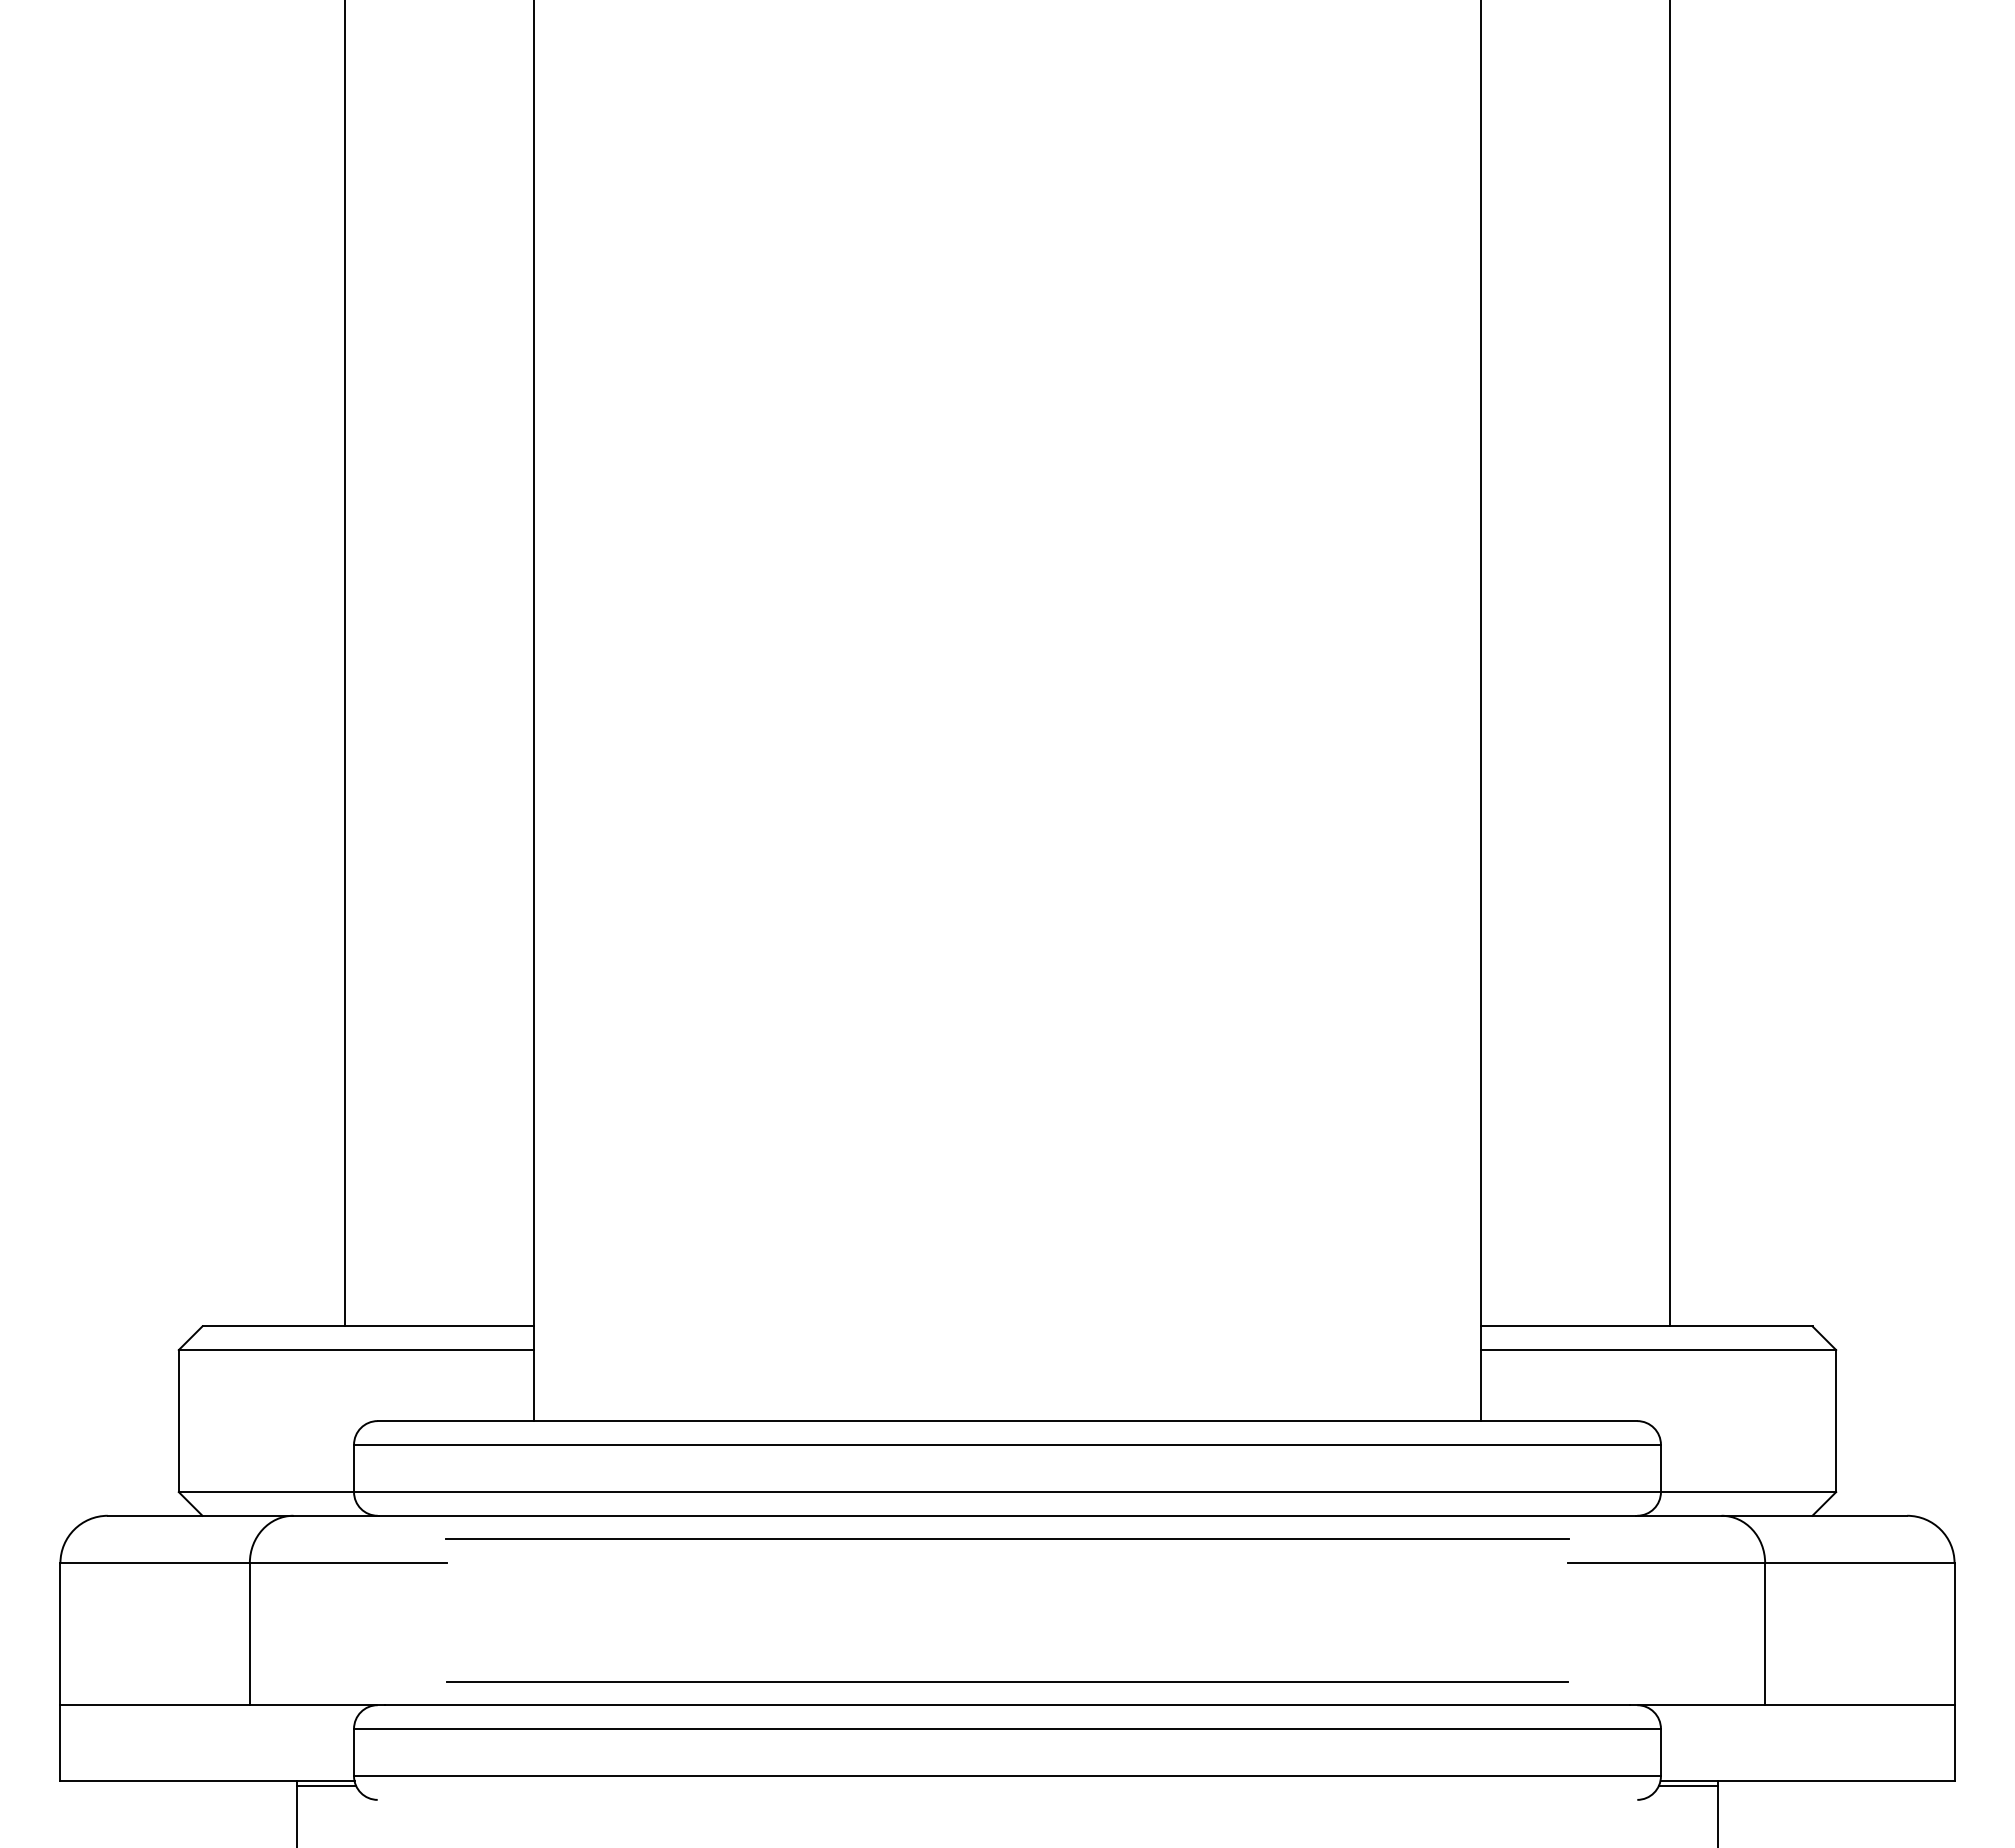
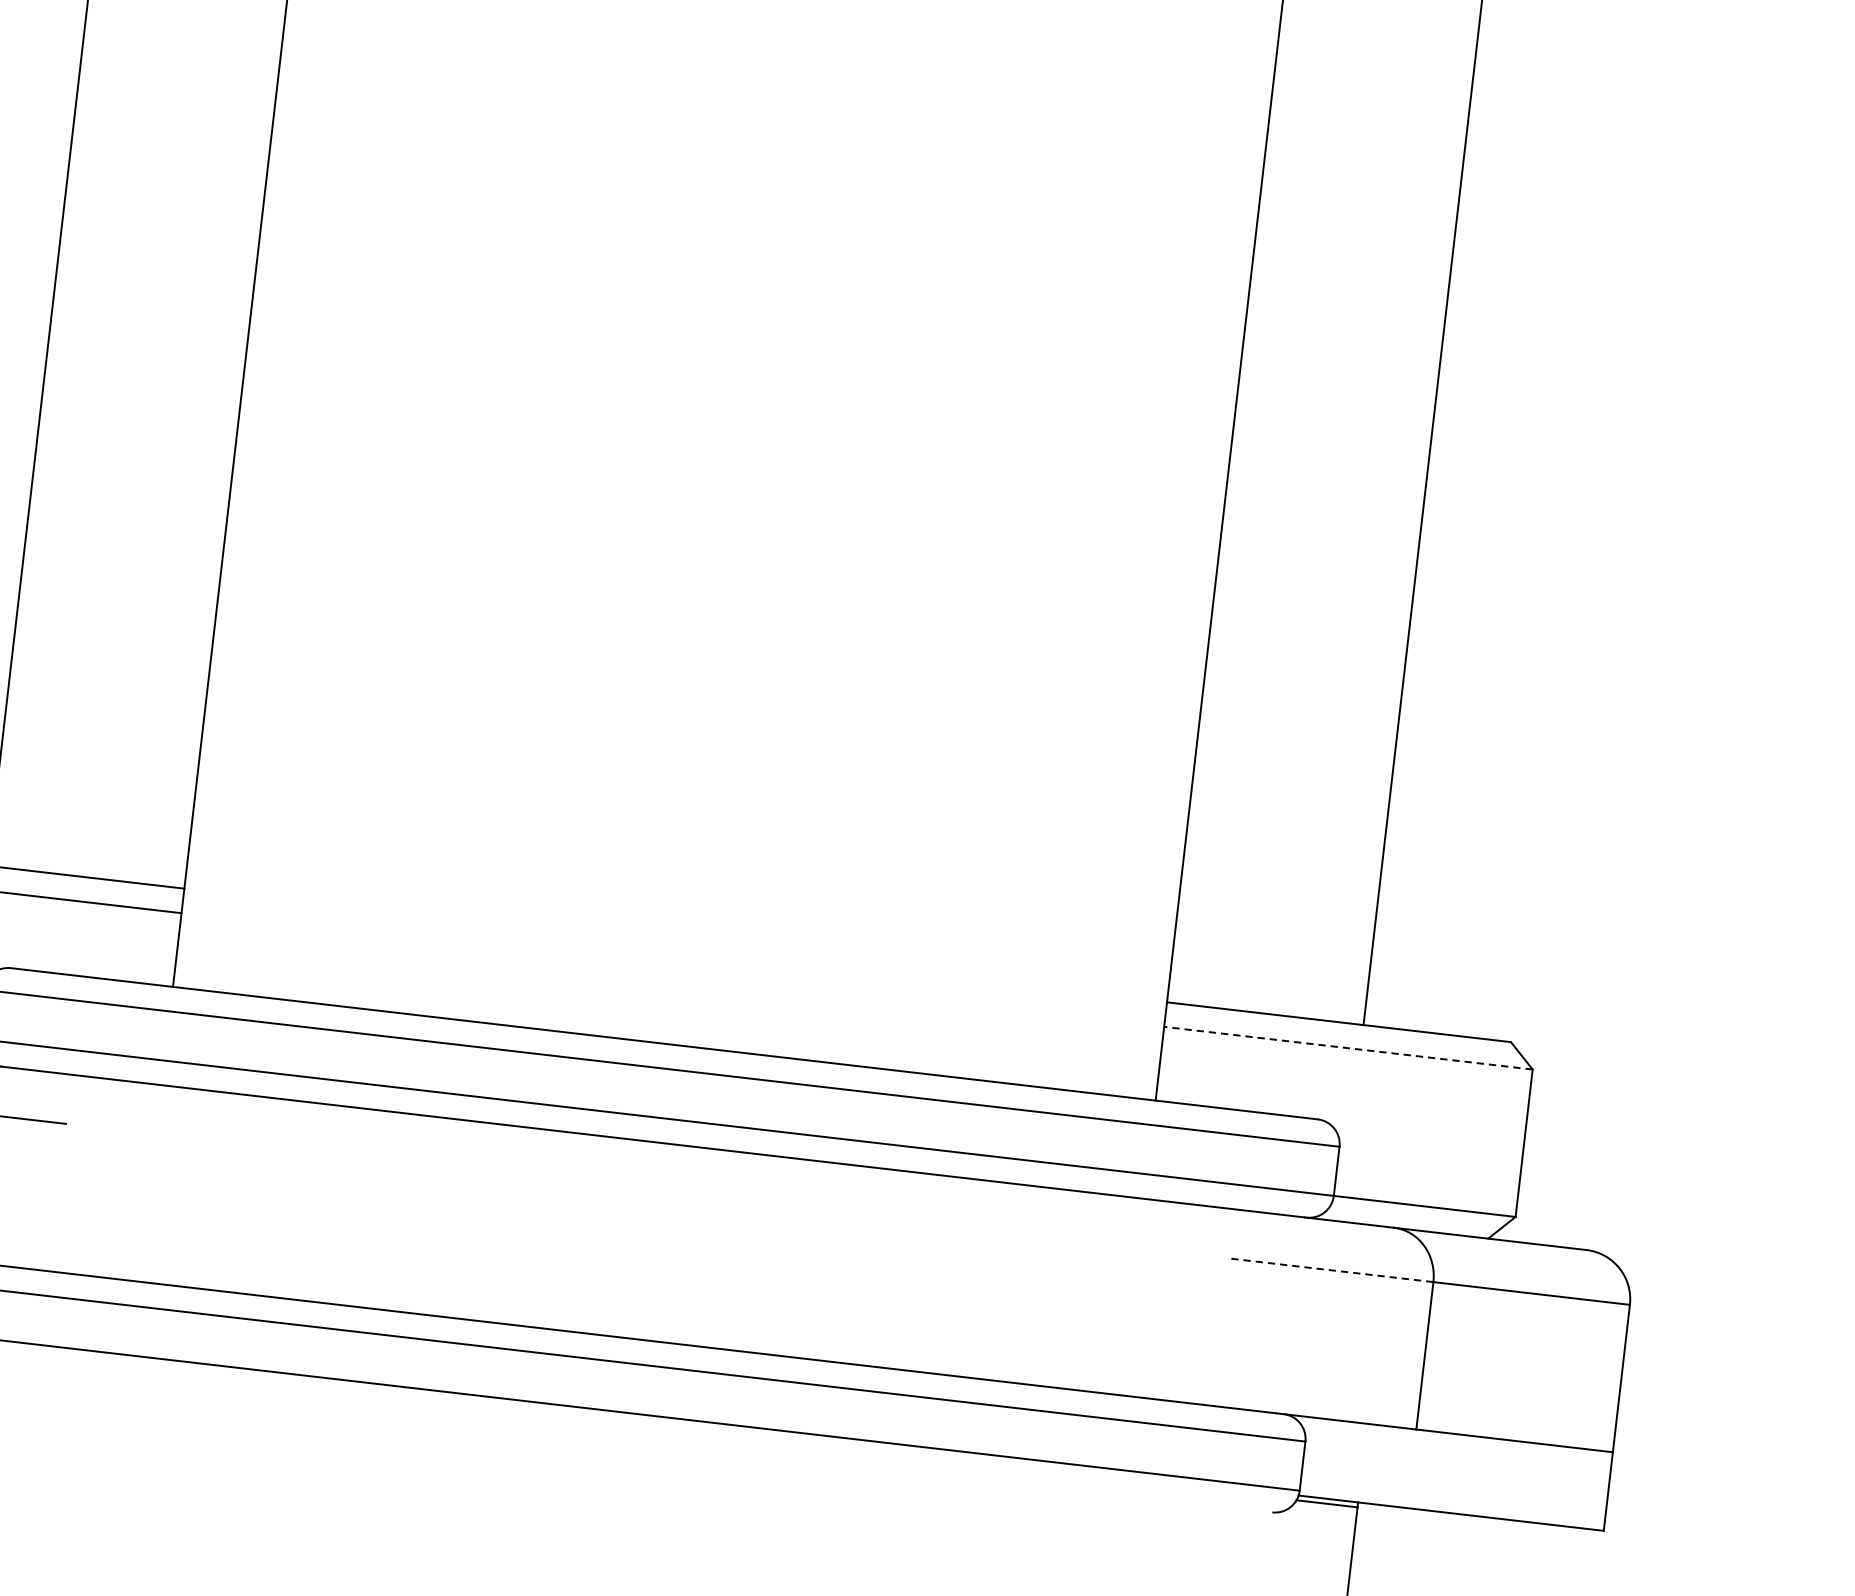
line: (1658, 1350) -> (1348, 1048), solid -> dashed
line: (1007, 1539) -> (650, 1166), removed
line: (1666, 1563) -> (1331, 1270), solid -> dashed
line: (1007, 1681) -> (633, 1313), removed

